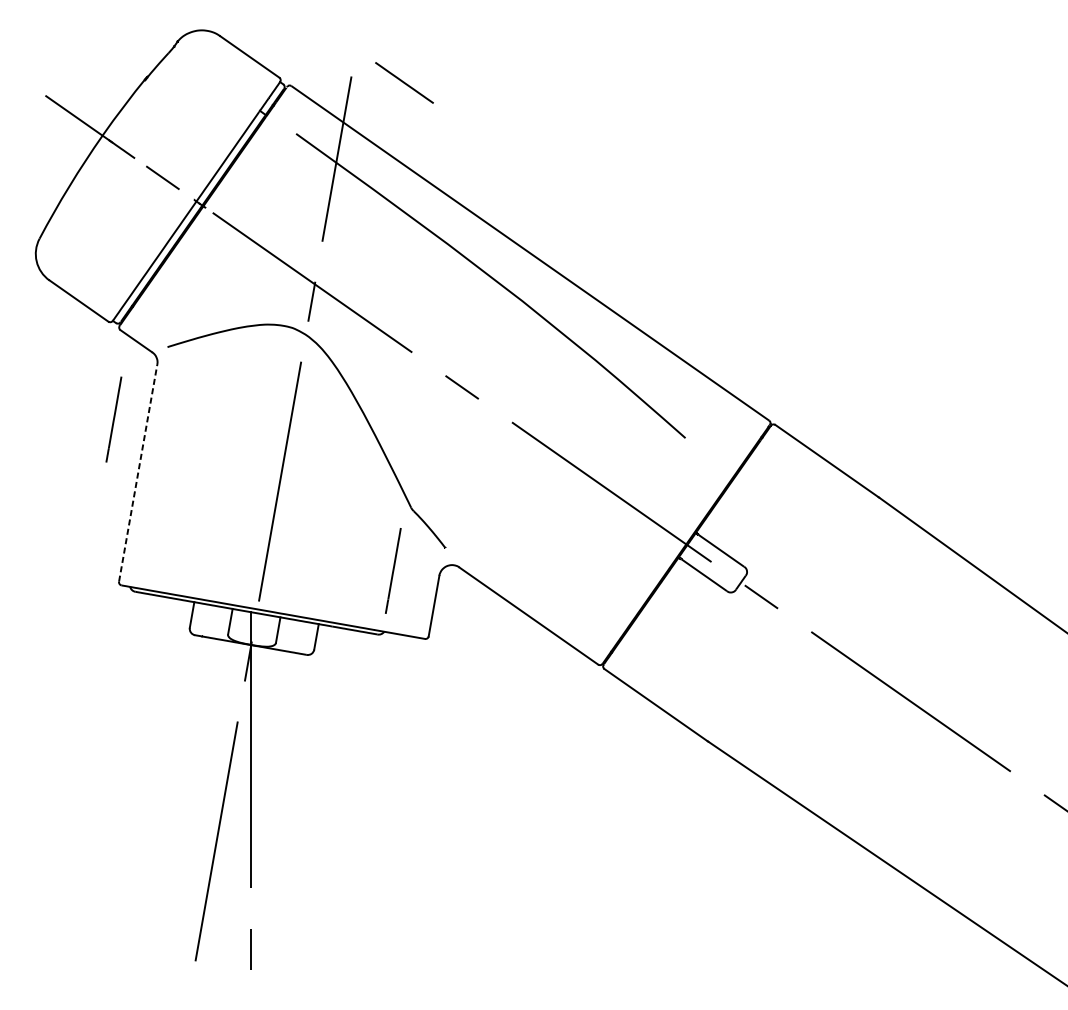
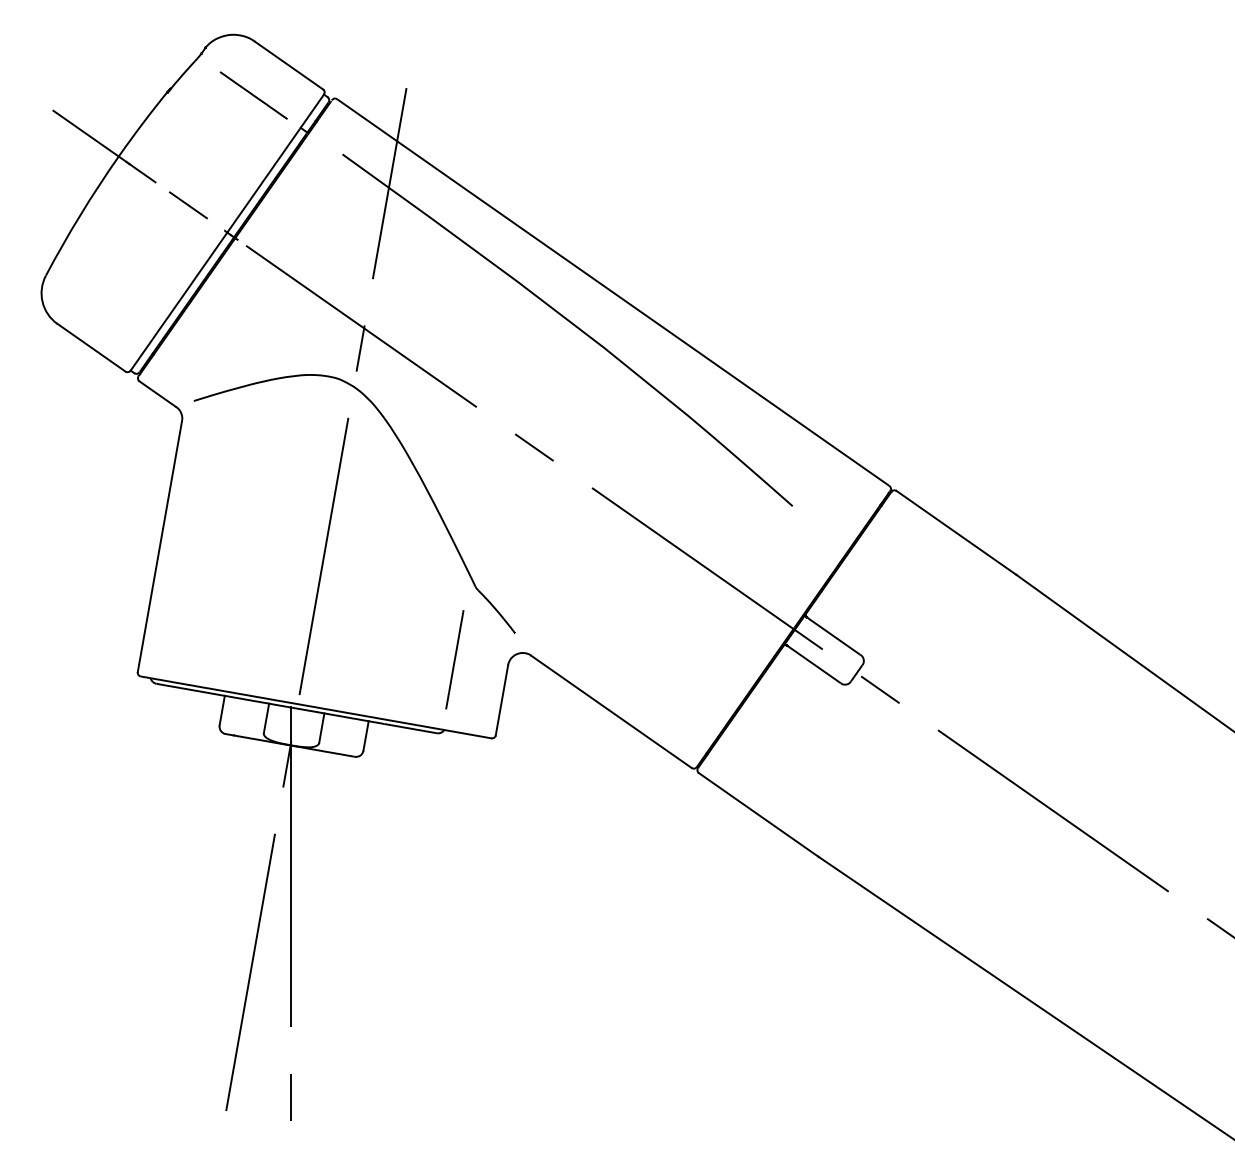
line: (404, 82) -> (253, 95), moved
line: (113, 419) -> (131, 484), removed
line: (137, 472) -> (159, 546), dashed -> solid

